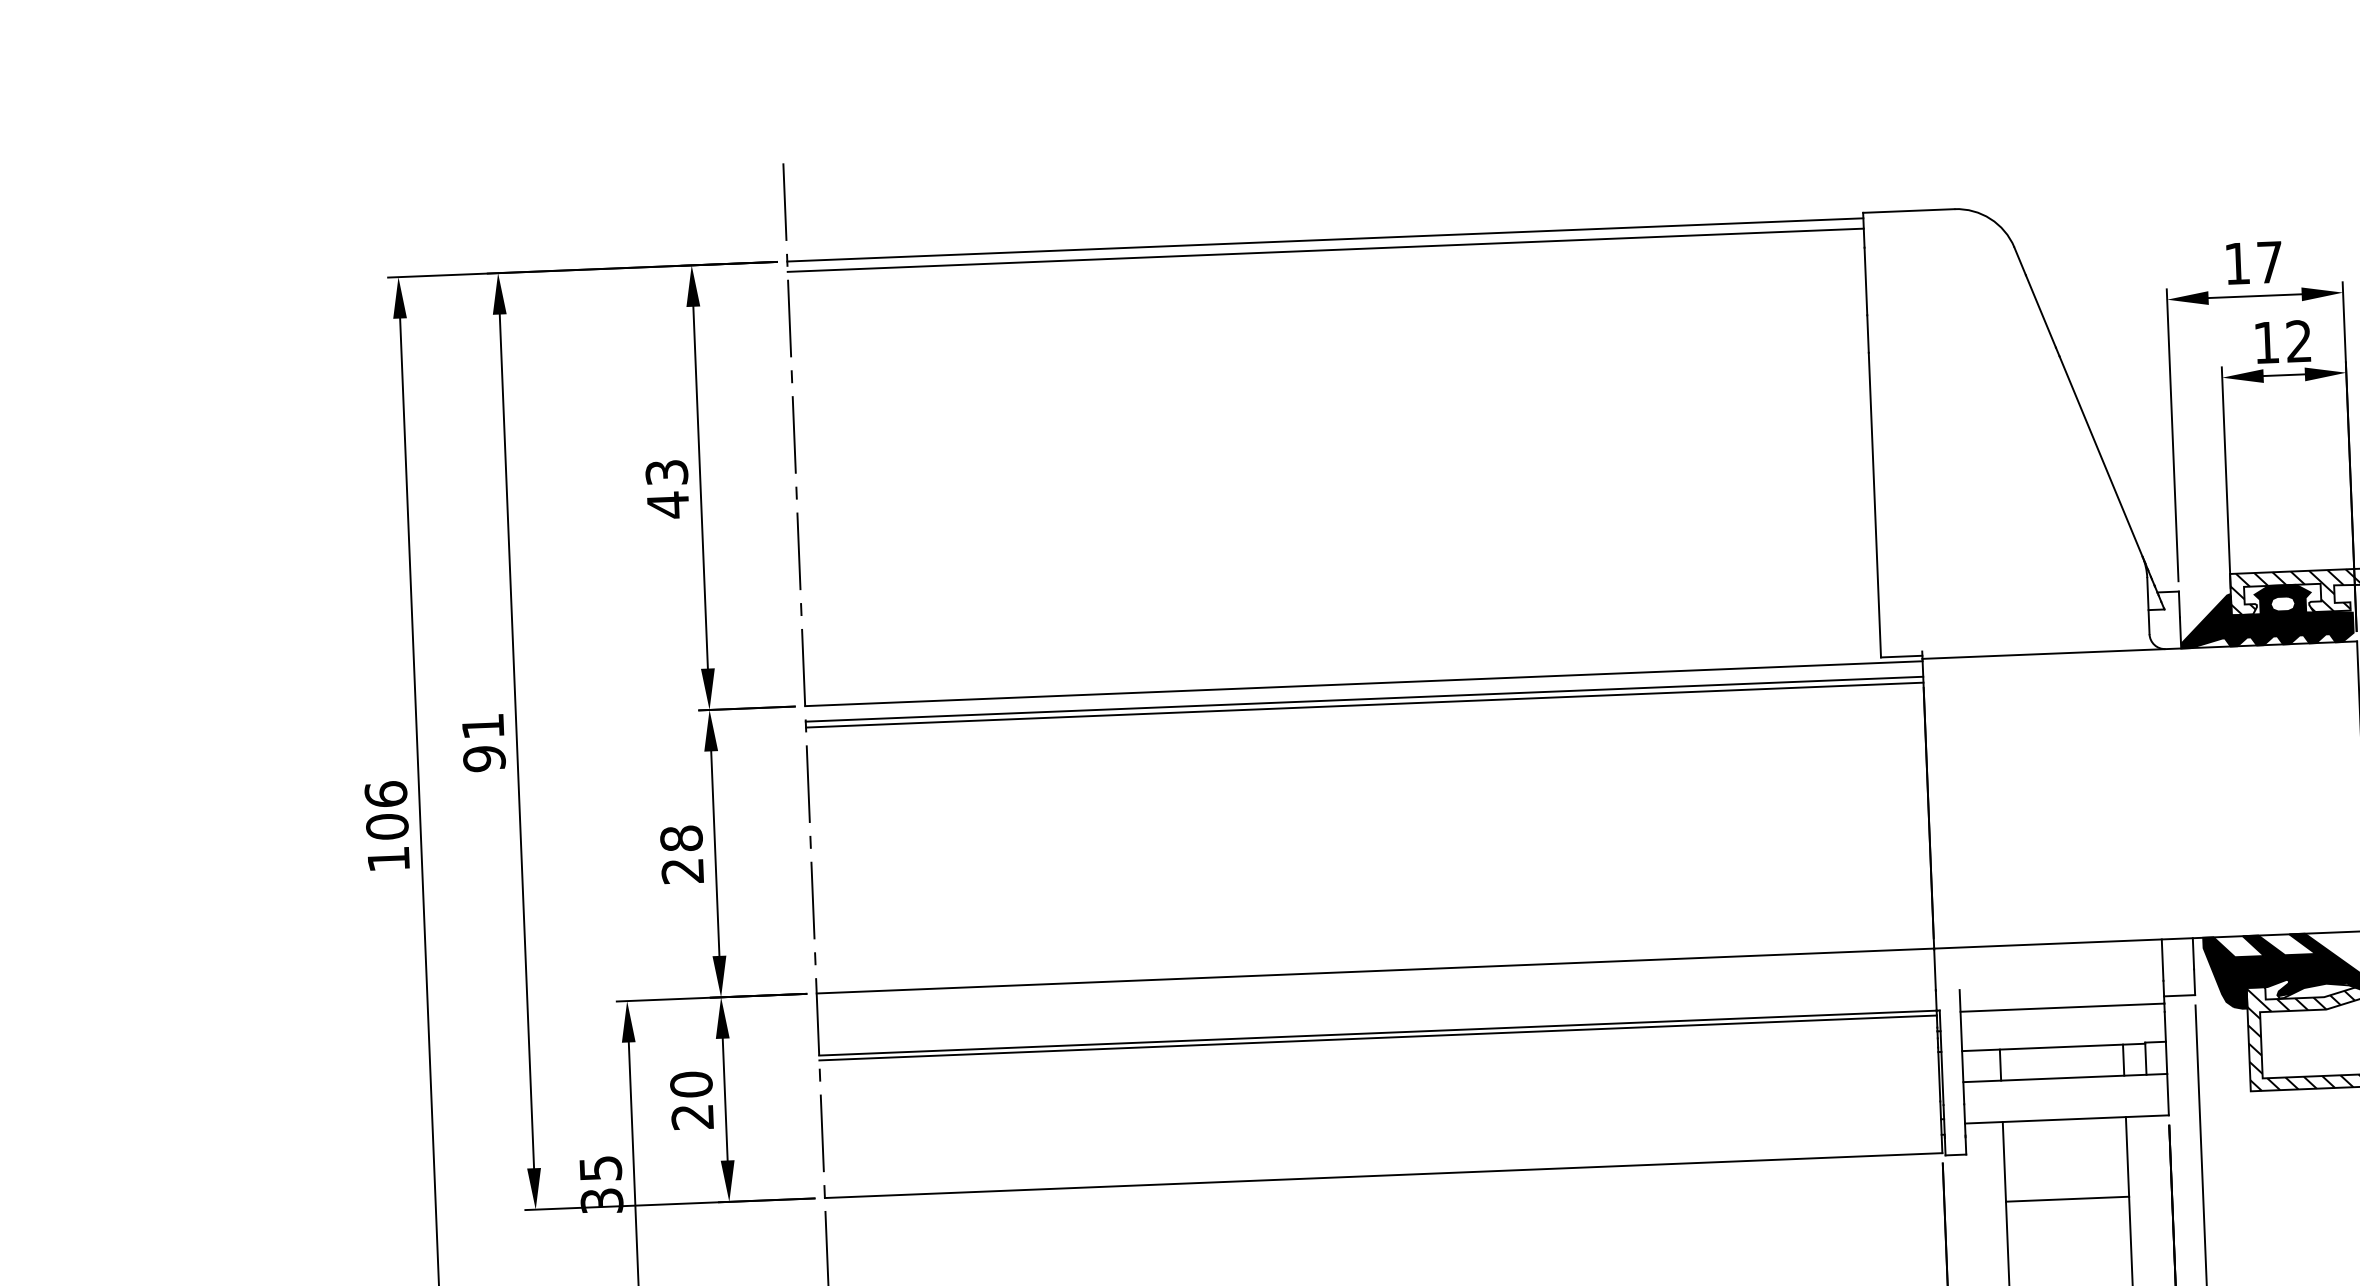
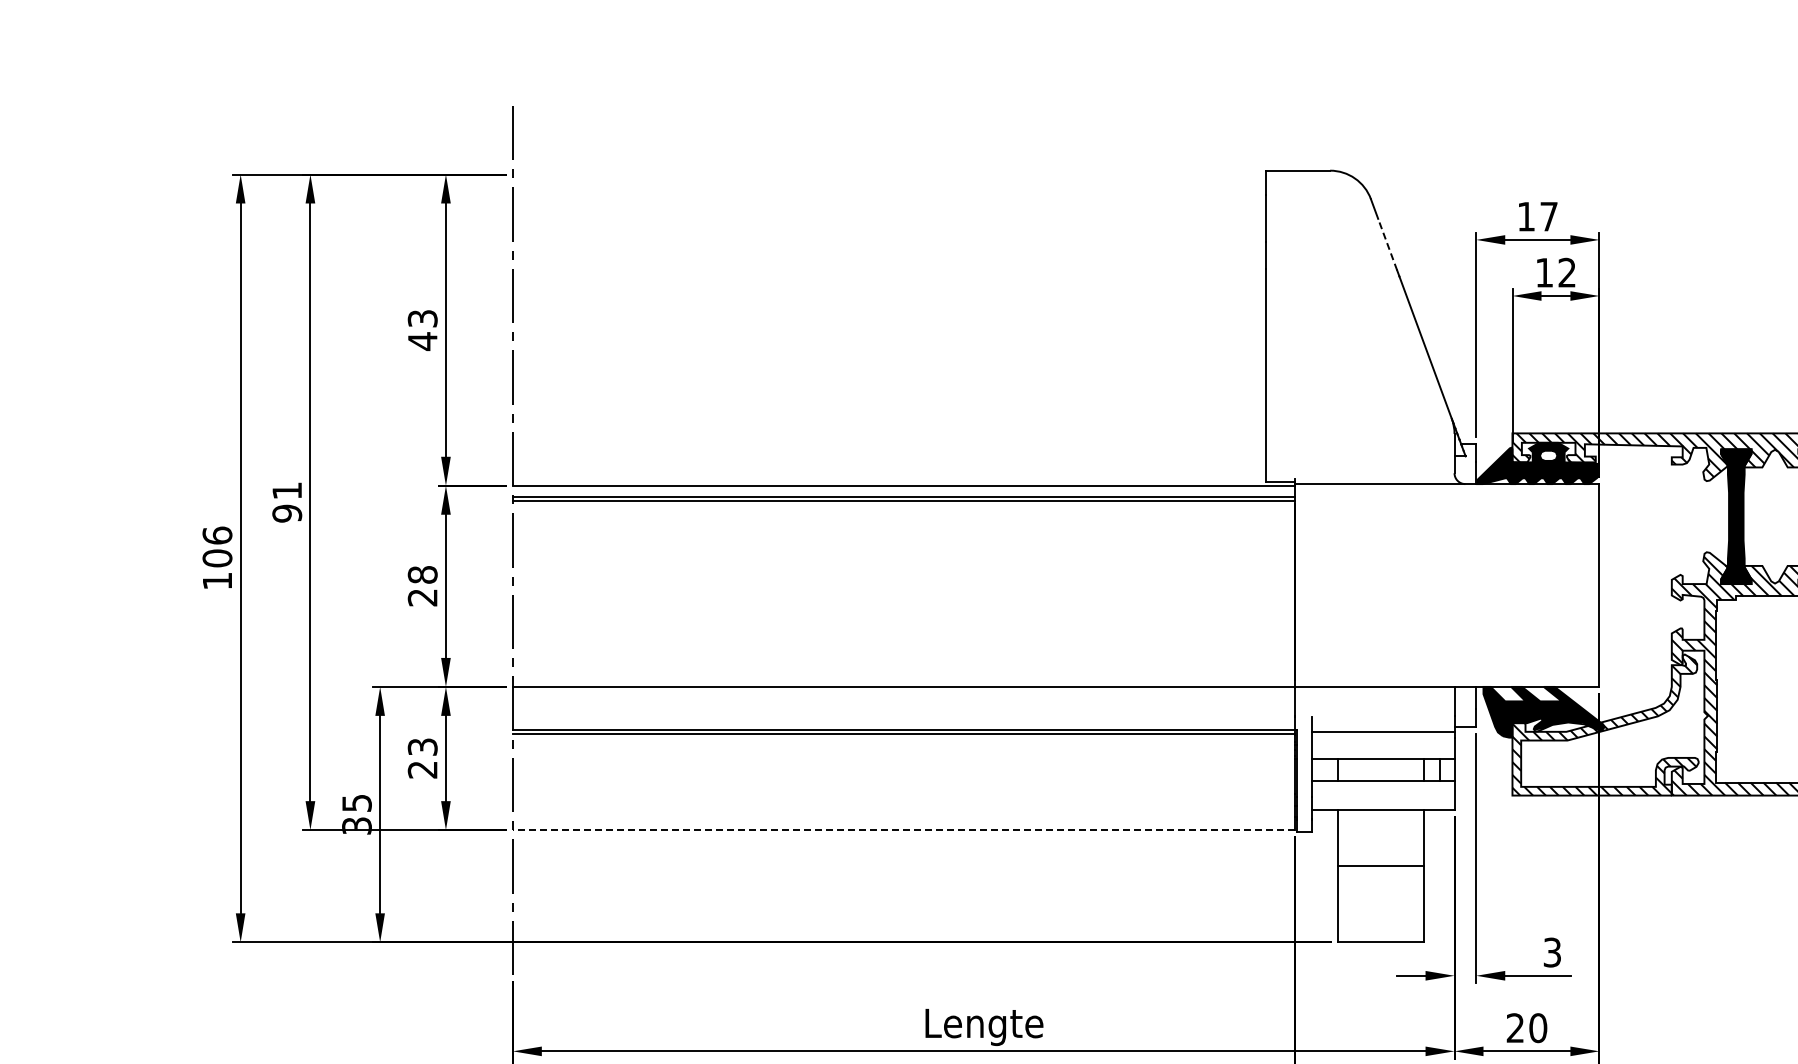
line: (1325, 239) -> (889, 174), removed
line: (1325, 249) -> (889, 181), removed
line: (2040, 311) -> (1387, 244), solid -> dashed
text: (691, 1085) -> (422, 747), 20 -> 23
line: (1382, 1176) -> (903, 830), solid -> dashed

